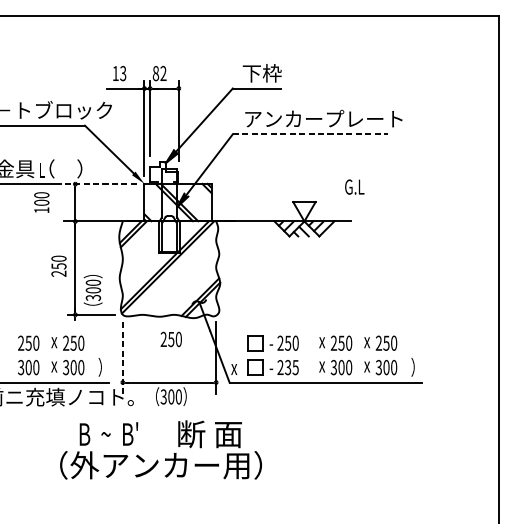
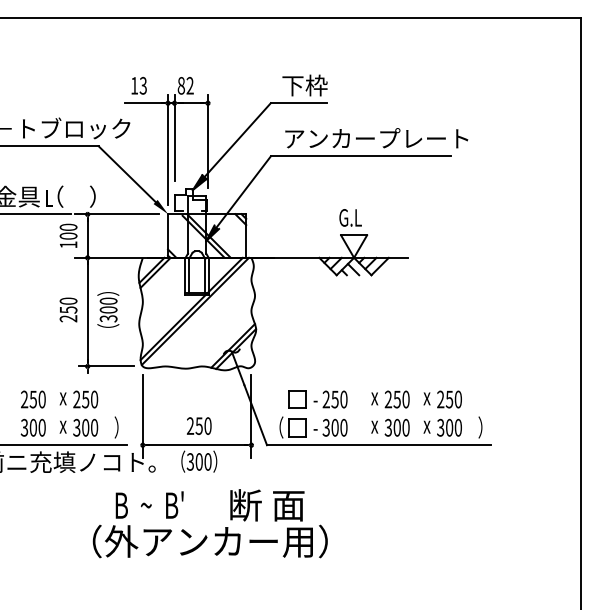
line: (310, 134) -> (361, 156), dashed -> solid
line: (100, 184) -> (116, 214), dashed -> solid
text: (354, 186) -> (350, 217), moved
text: (41, 202) -> (68, 235), moved
text: (93, 289) -> (108, 309), moved
text: (171, 338) -> (199, 425), moved
line: (122, 357) -> (142, 416), dashed -> solid
text: (237, 367) -> (276, 427), x -> （
text: (287, 367) -> (334, 427), 235 -> 300
text: (160, 449) -> (209, 523), moved

